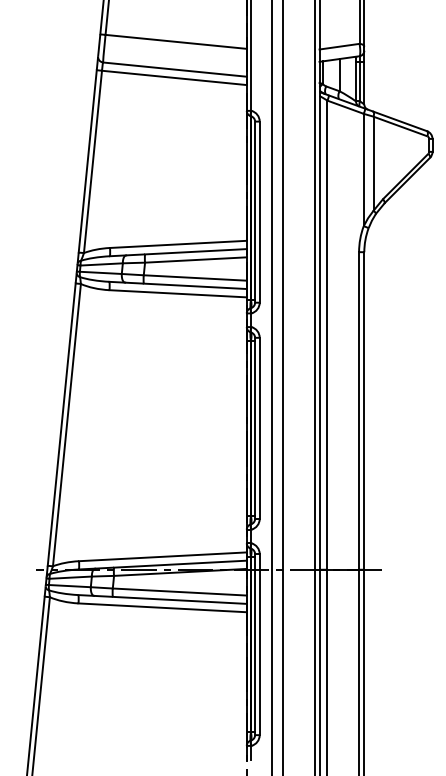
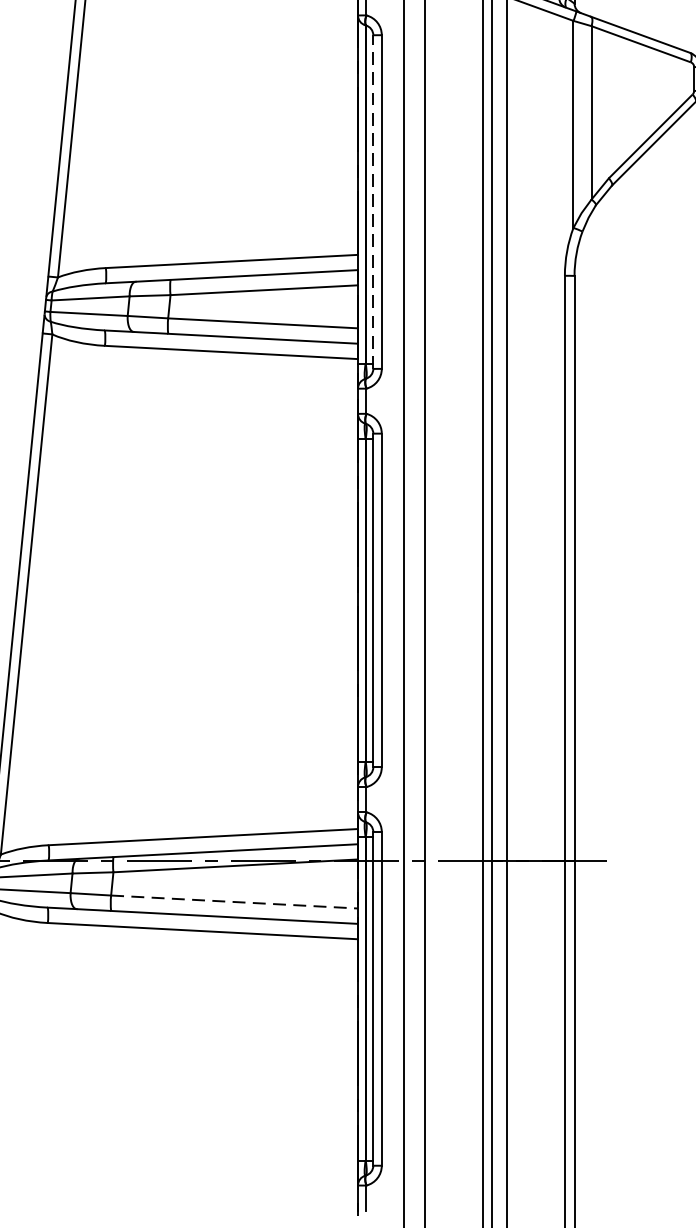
line: (255, 212) -> (374, 202), solid -> dashed
line: (180, 592) -> (235, 902), solid -> dashed

